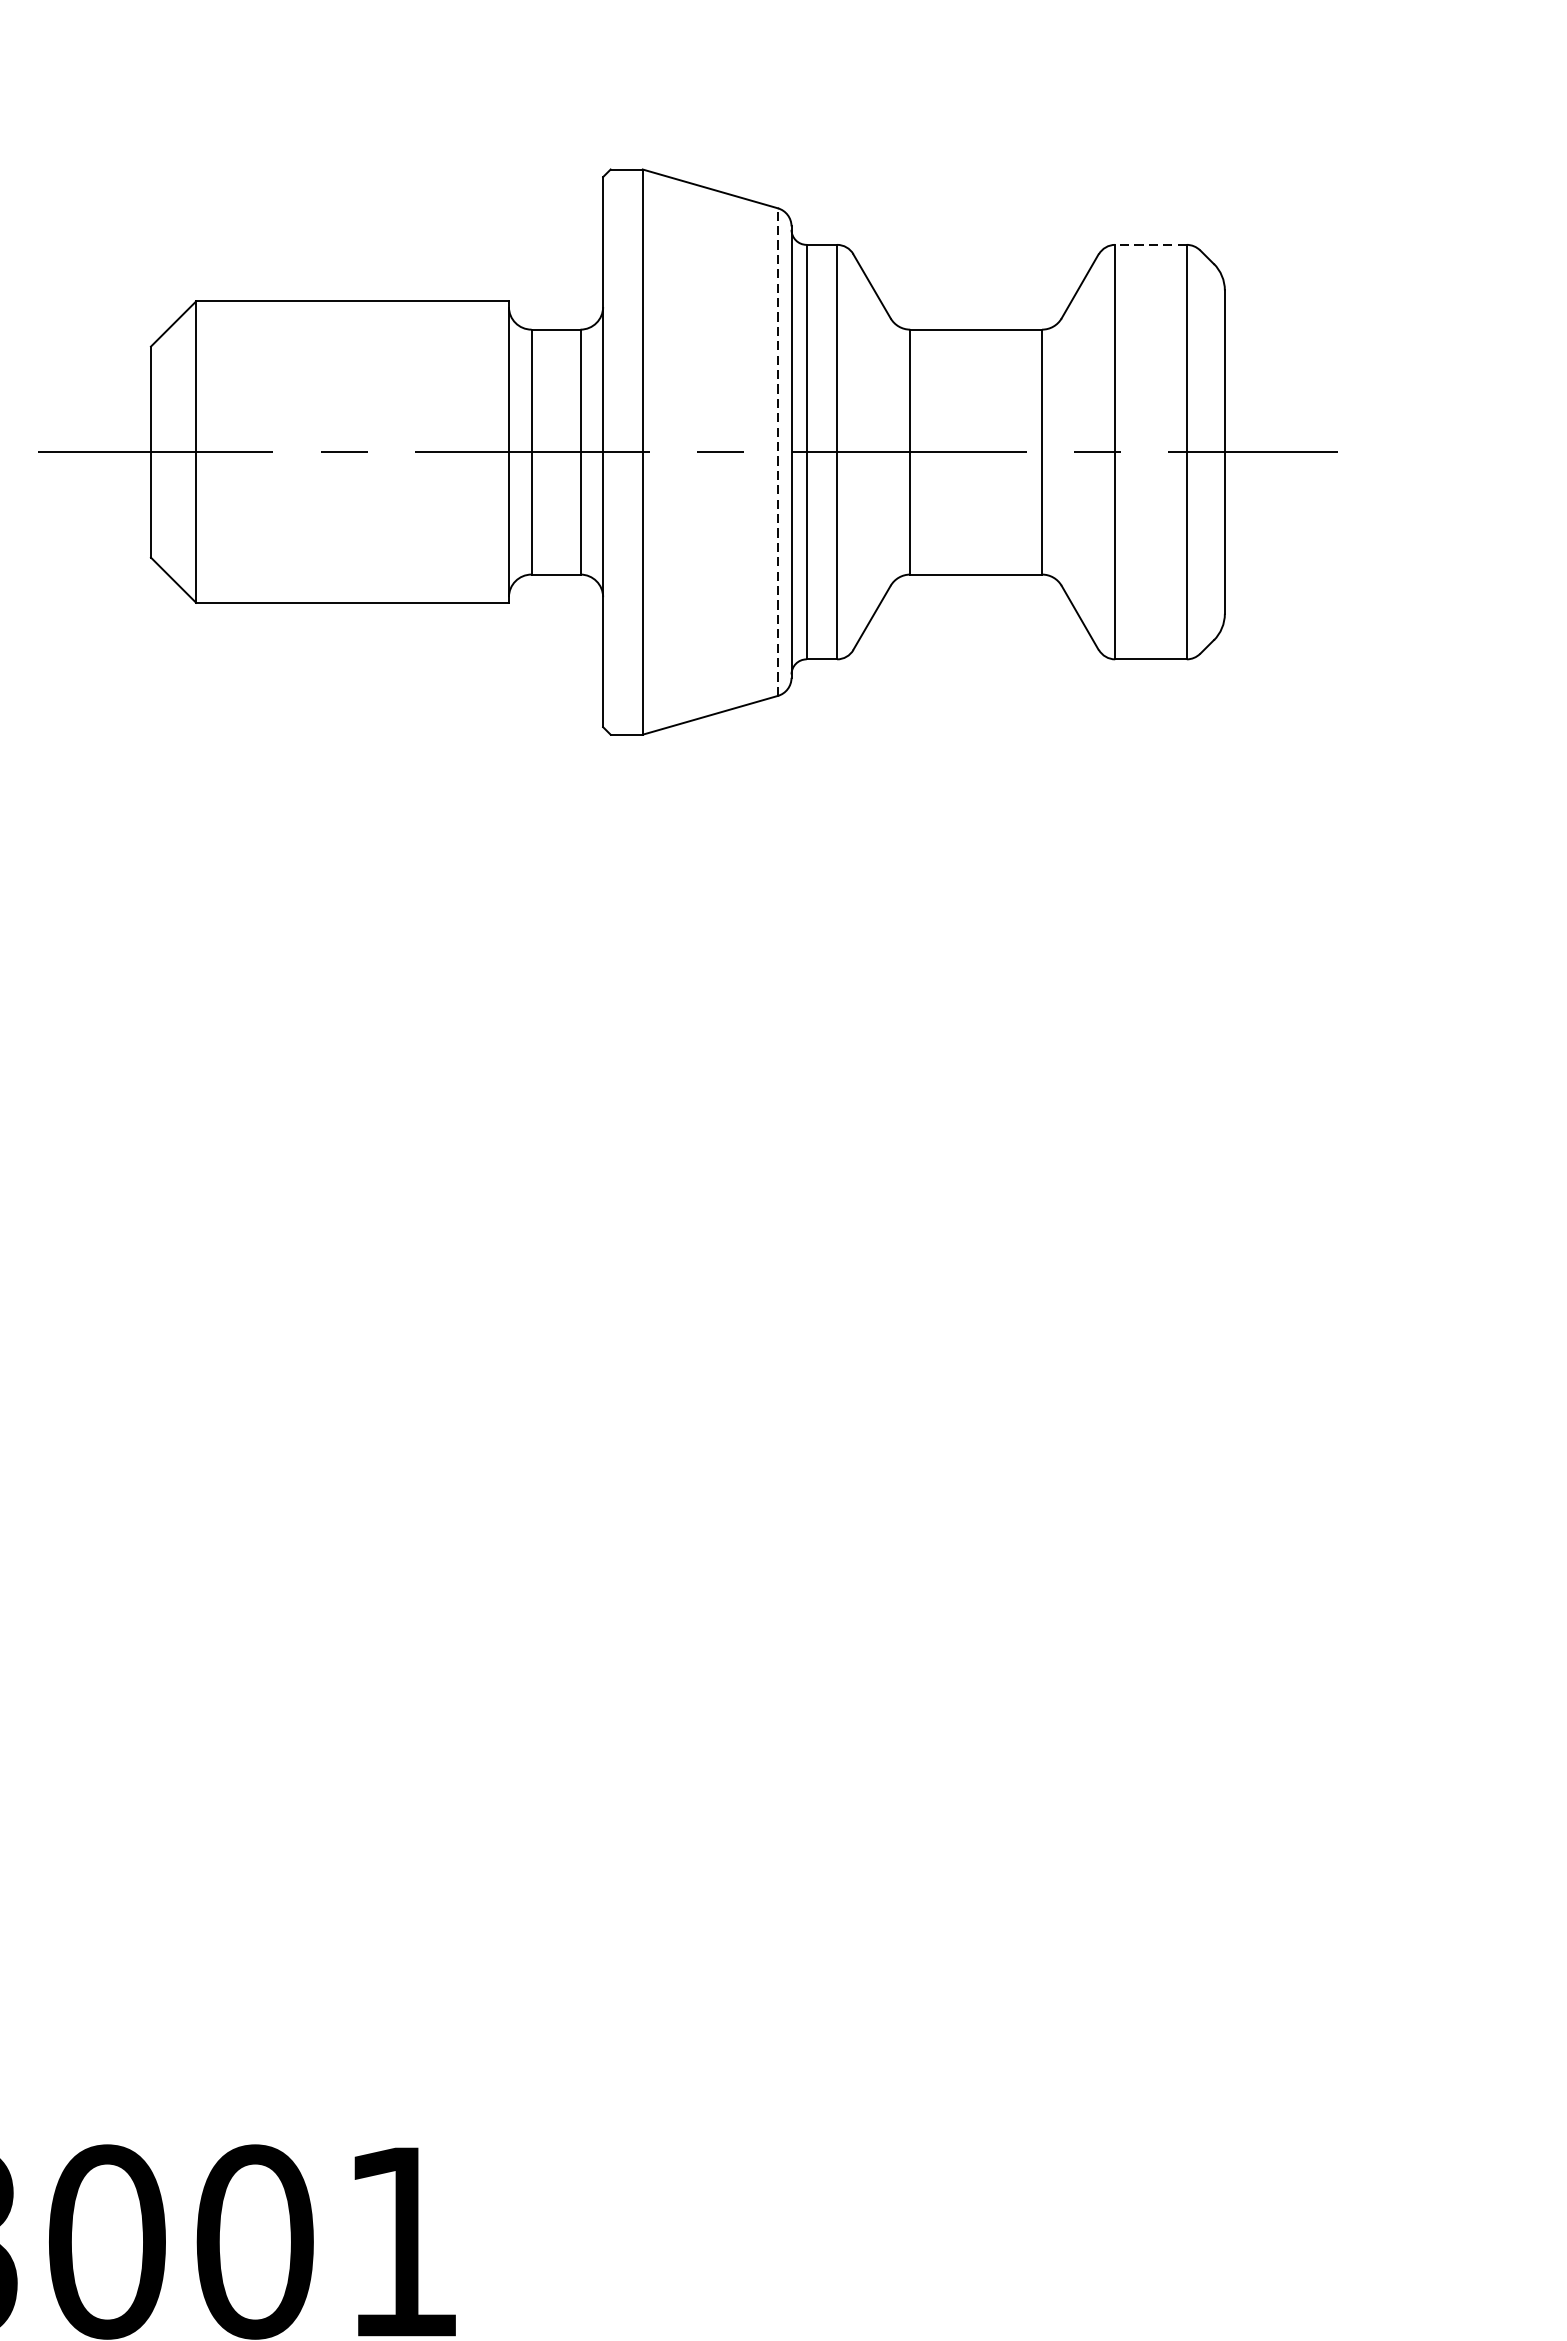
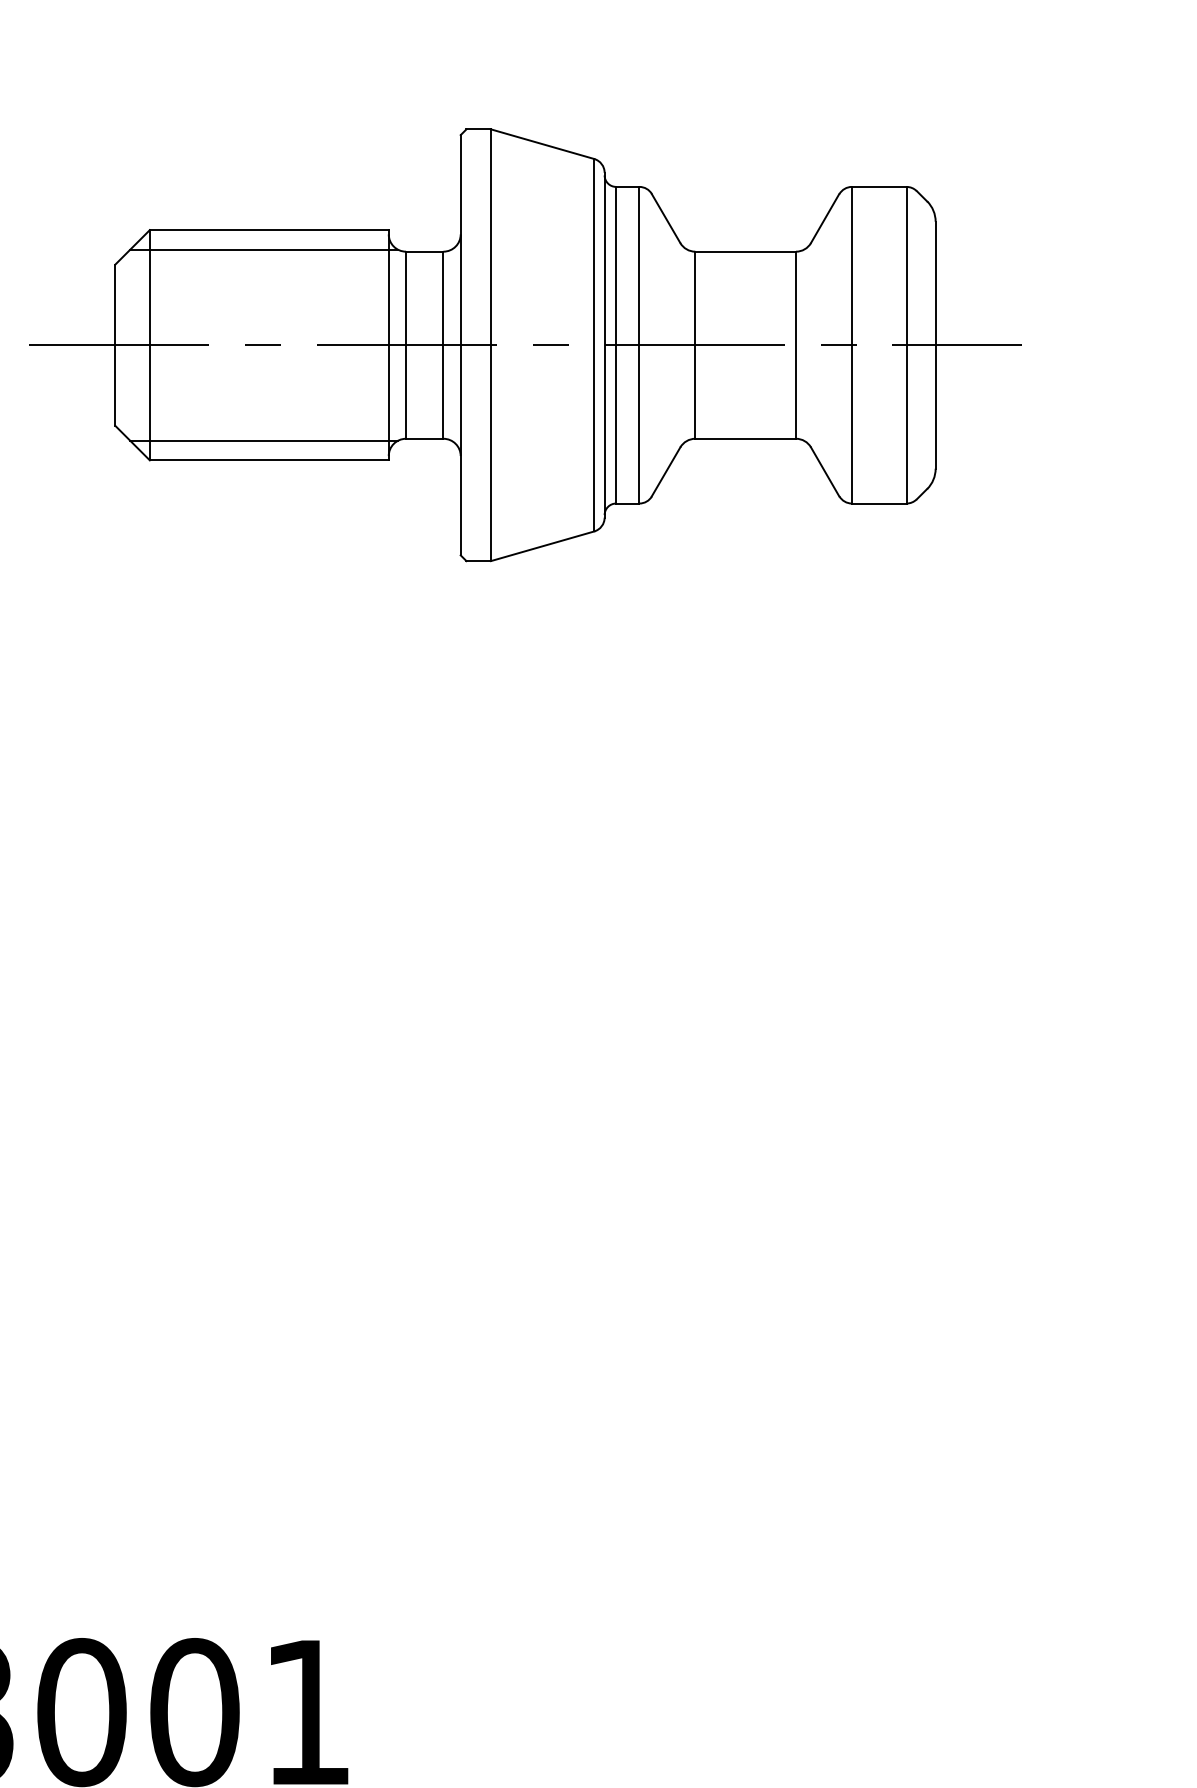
line: (1150, 244) -> (878, 186), dashed -> solid
line: (344, 326) -> (263, 249), added
line: (778, 451) -> (594, 344), dashed -> solid
line: (344, 576) -> (263, 440), added

